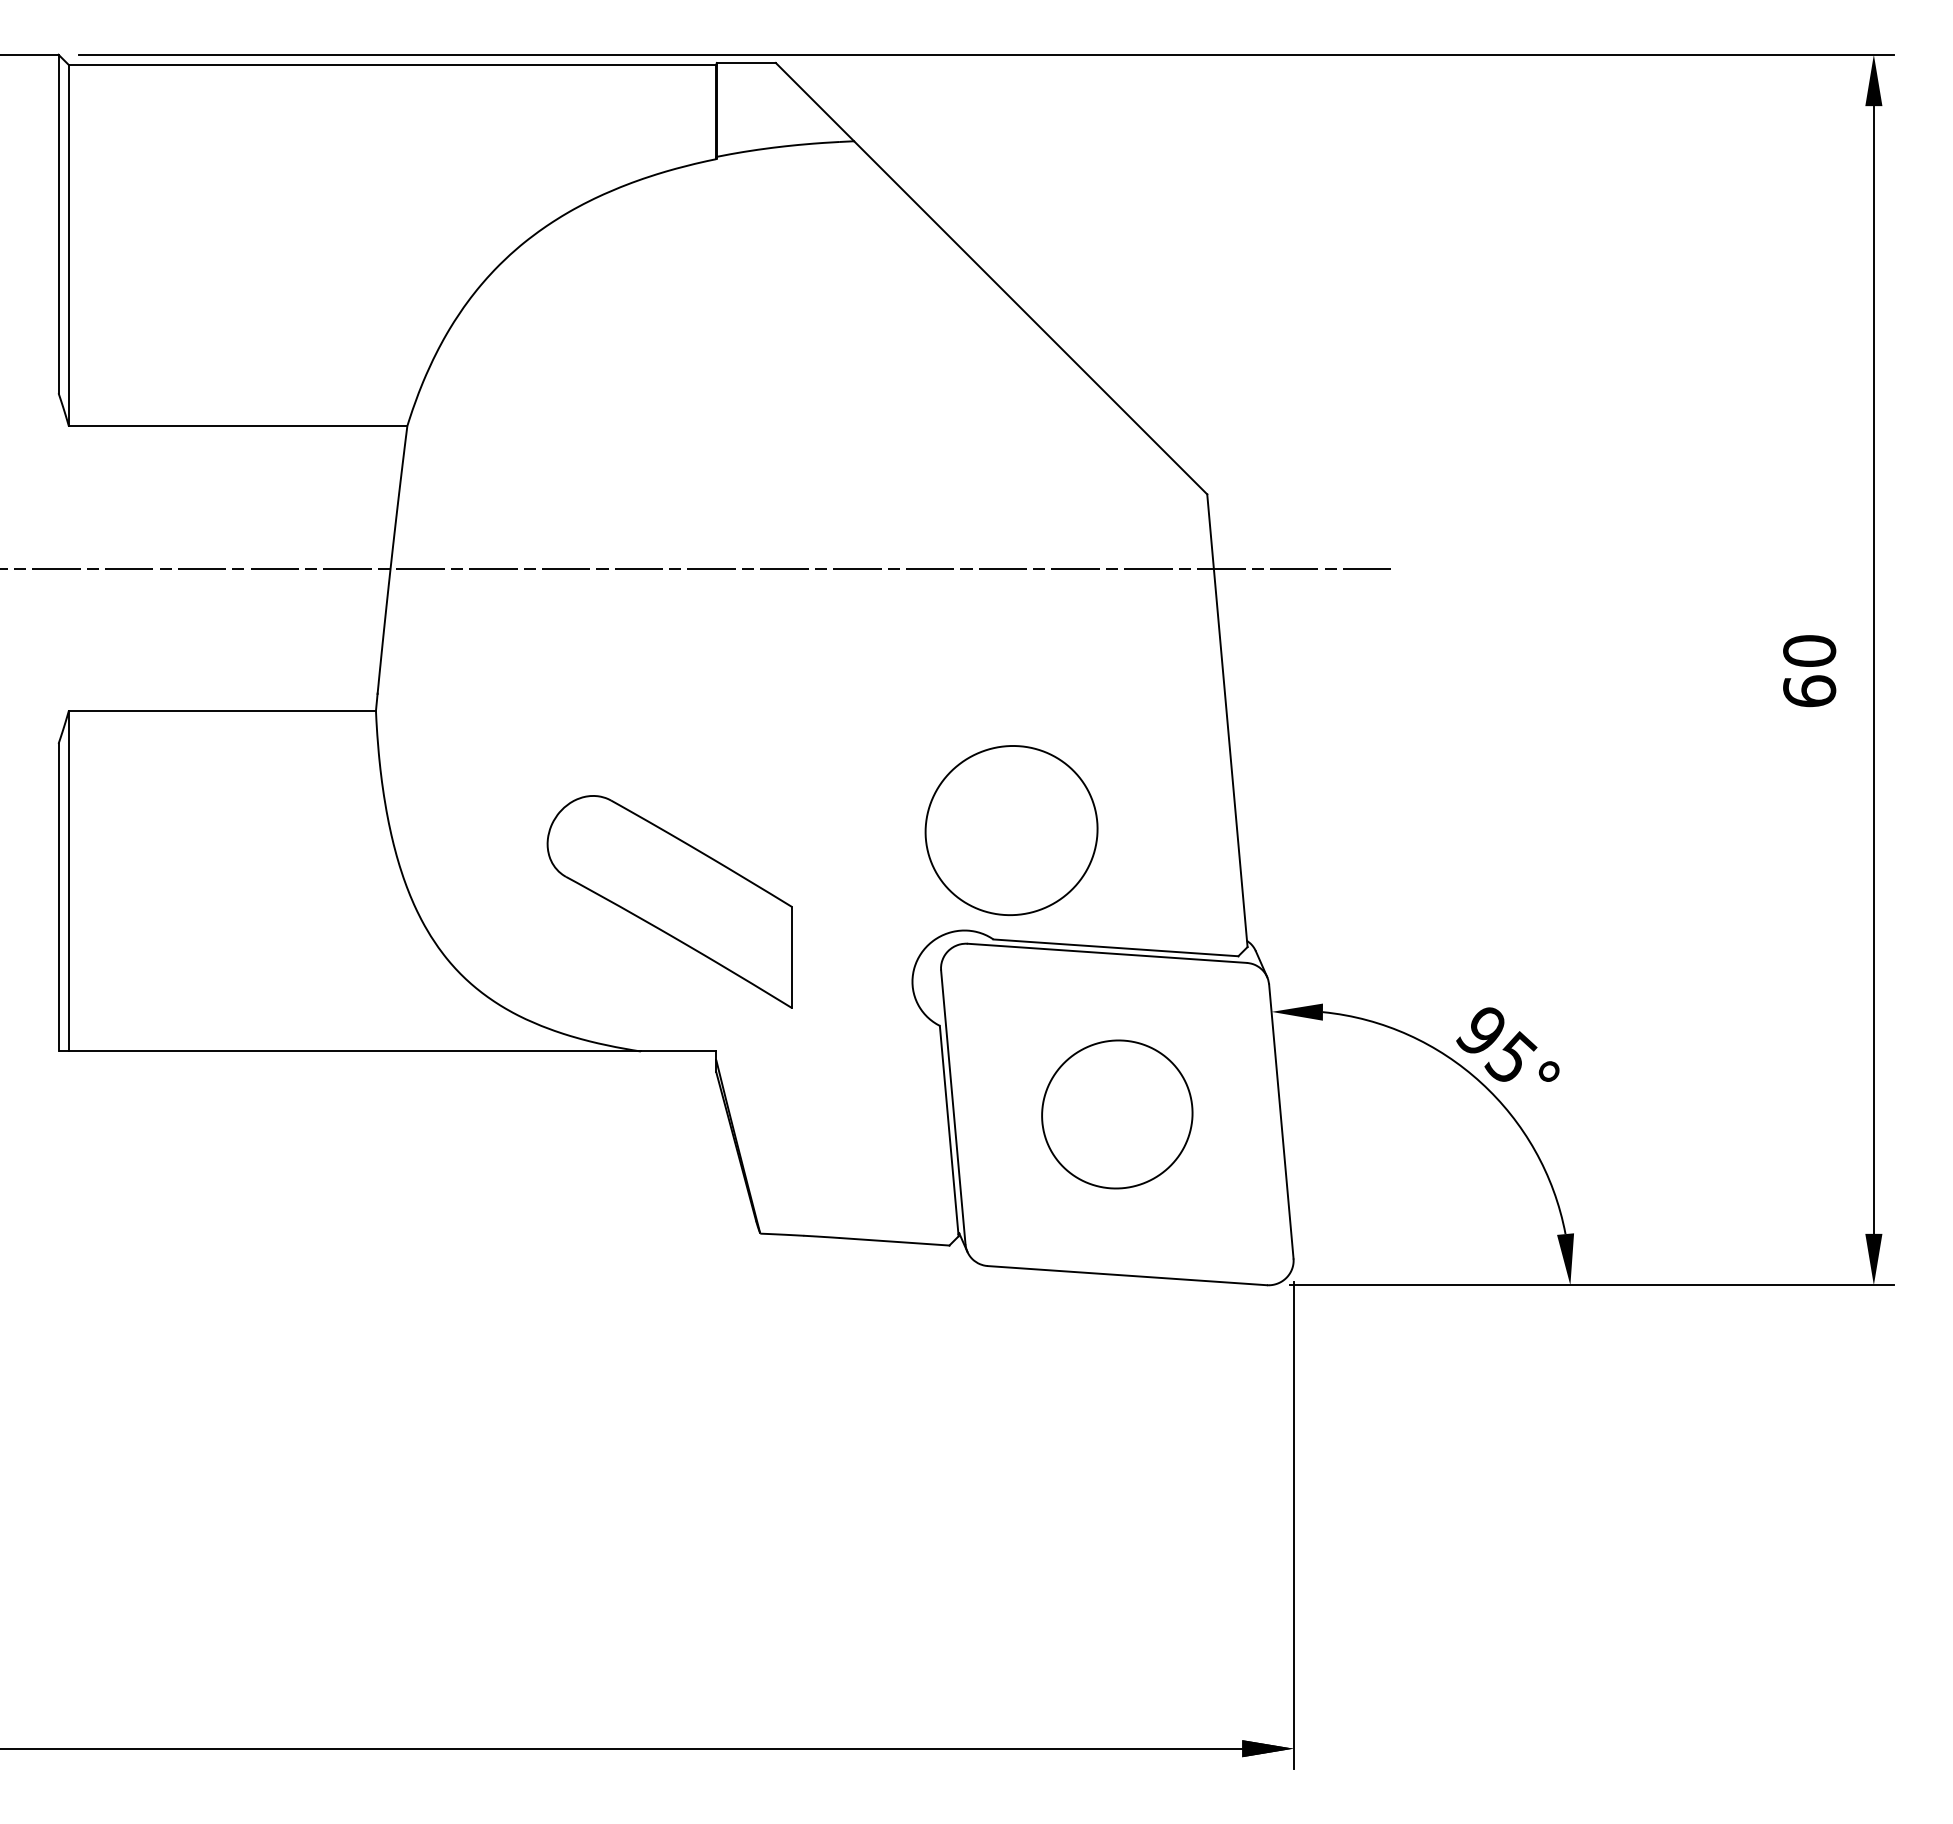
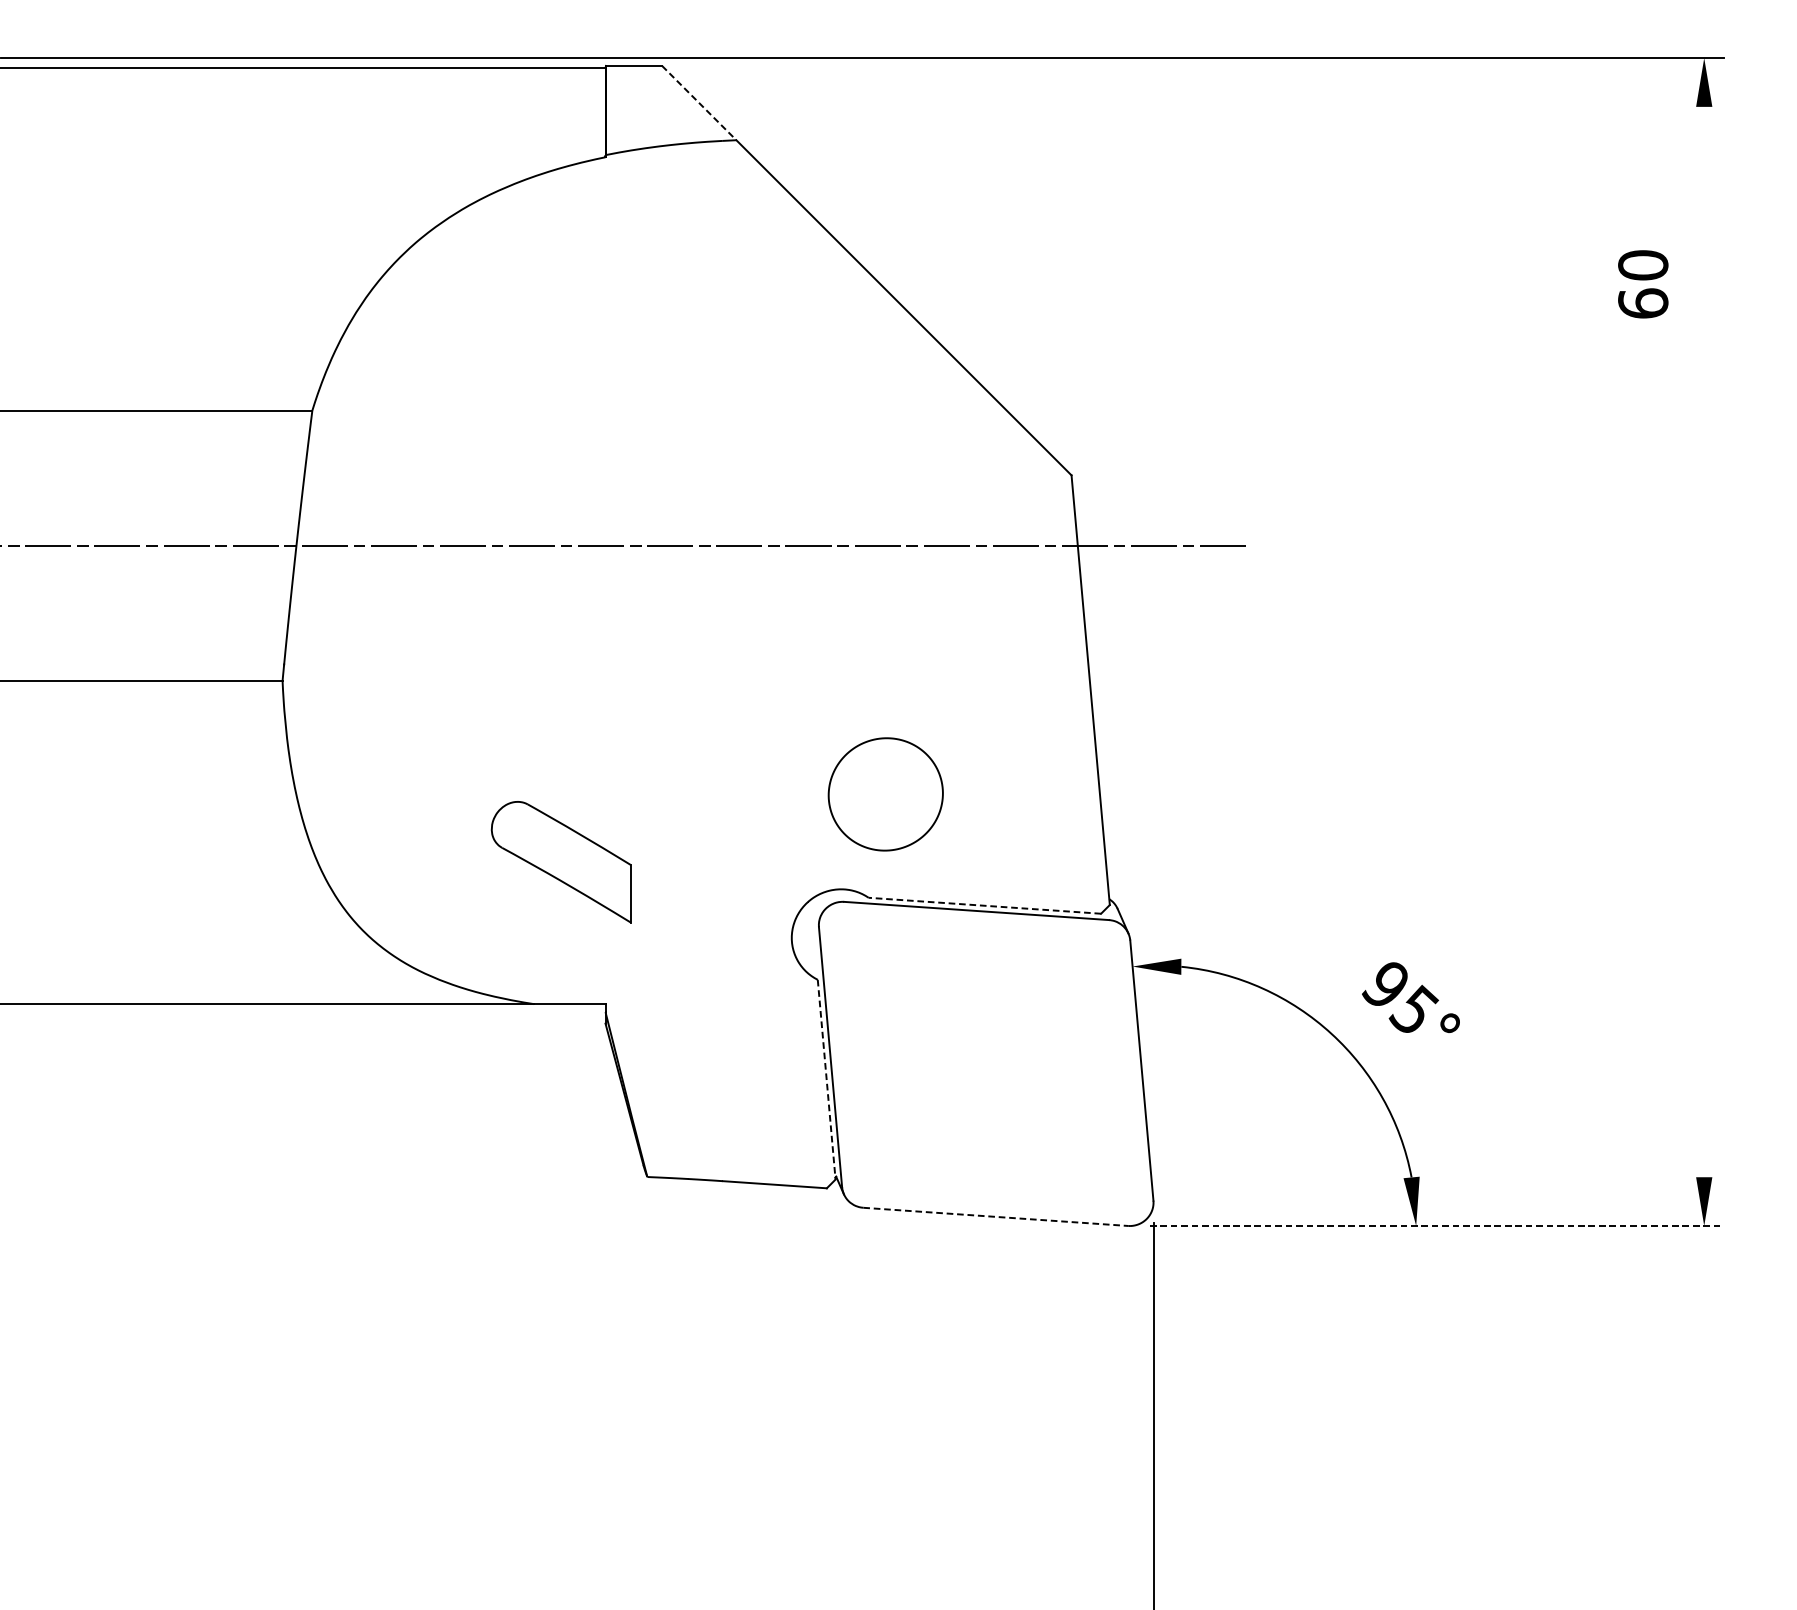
line: (815, 102) -> (699, 103), solid -> dashed
line: (1873, 669) -> (1703, 641), removed
text: (1809, 671) -> (1643, 284), moved
part: (1011, 830) -> (885, 794), size x0.7
part: (669, 901) -> (561, 861), size x0.6
line: (1115, 947) -> (984, 905), solid -> dashed
text: (1507, 1044) -> (1410, 997), moved
part: (1117, 1114) -> (986, 1063), removed
line: (949, 1131) -> (826, 1080), solid -> dashed
line: (1127, 1275) -> (995, 1216), solid -> dashed
line: (1592, 1285) -> (1437, 1226), solid -> dashed

